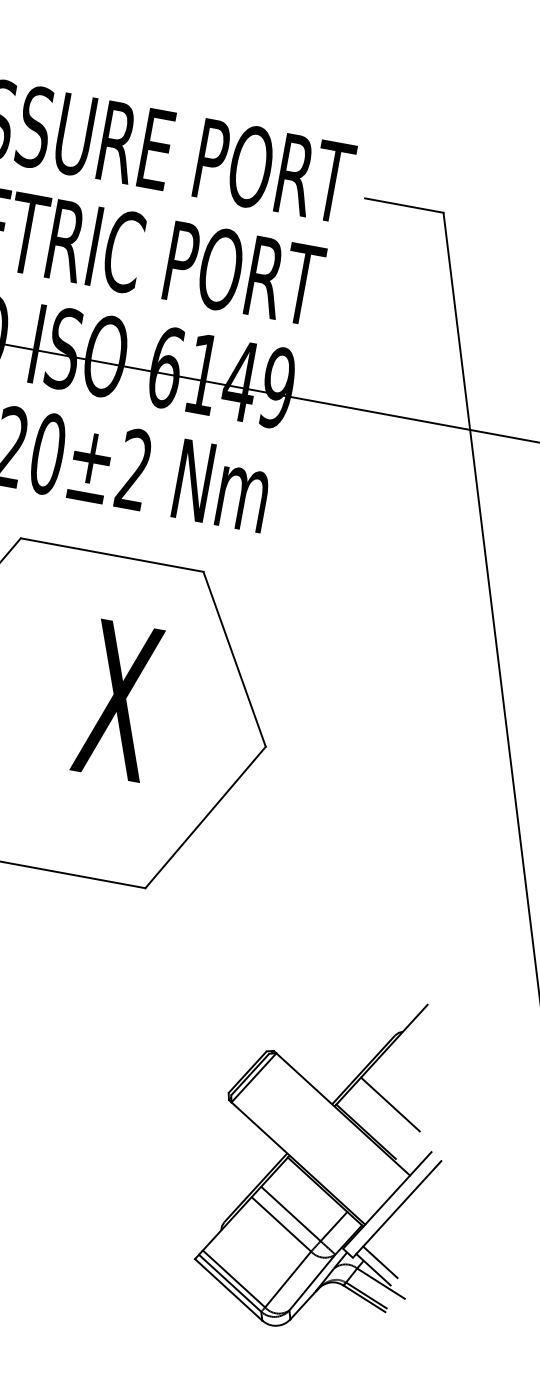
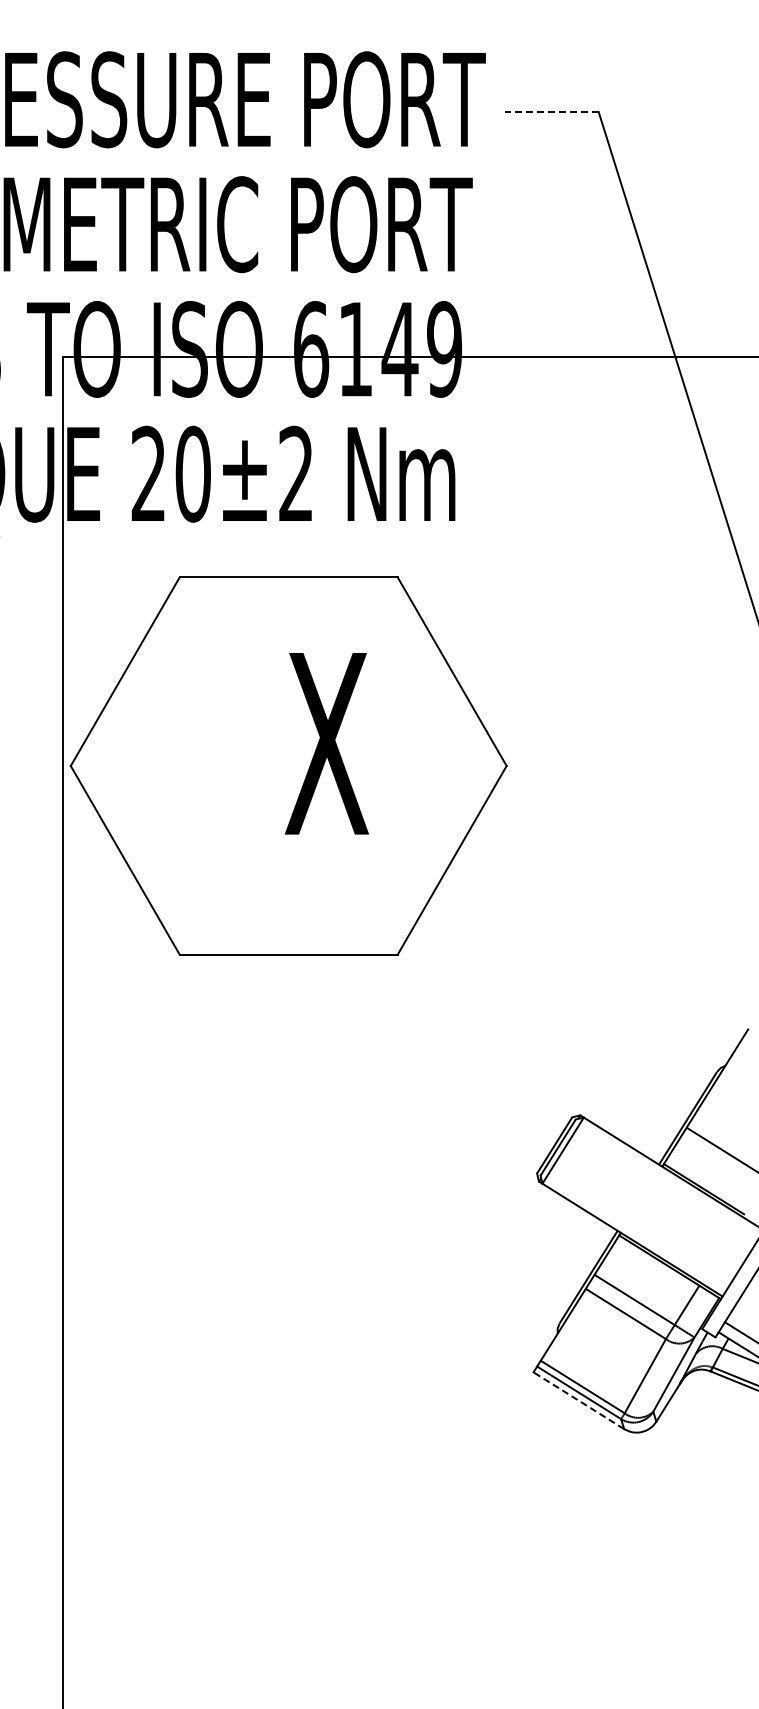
line: (404, 205) -> (551, 111), solid -> dashed
line: (228, 1289) -> (578, 1400), solid -> dashed

